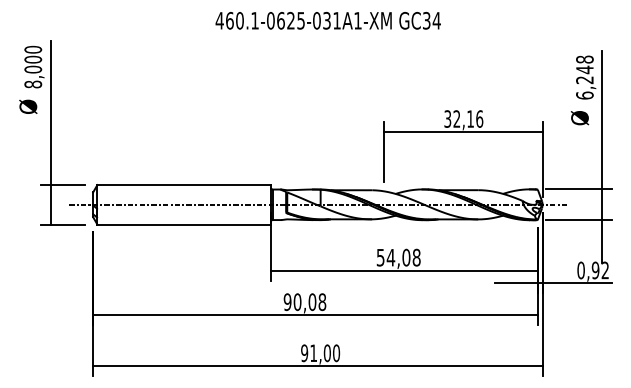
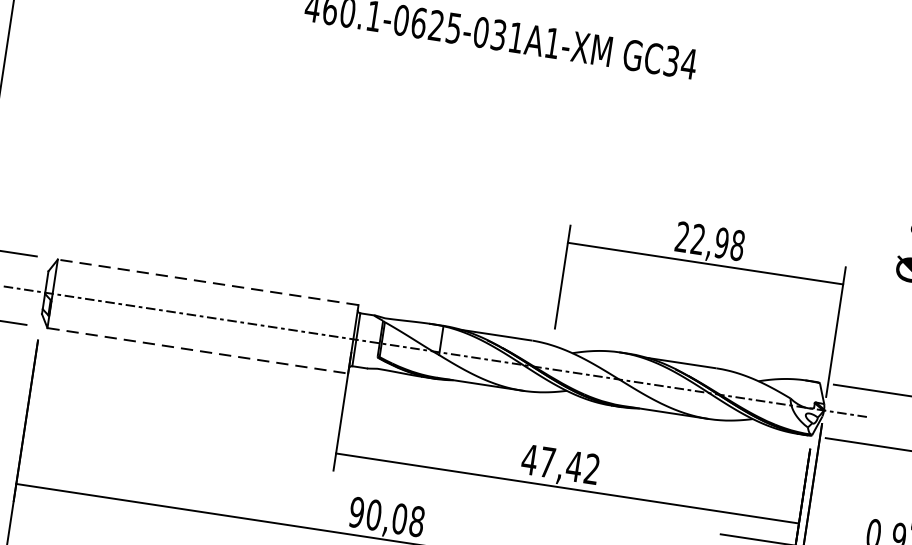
text: (463, 118) -> (709, 240), 32,16 -> 22,98
line: (184, 185) -> (208, 283), solid -> dashed
line: (184, 224) -> (198, 350), solid -> dashed
text: (398, 257) -> (560, 464), 54,08 -> 47,42

